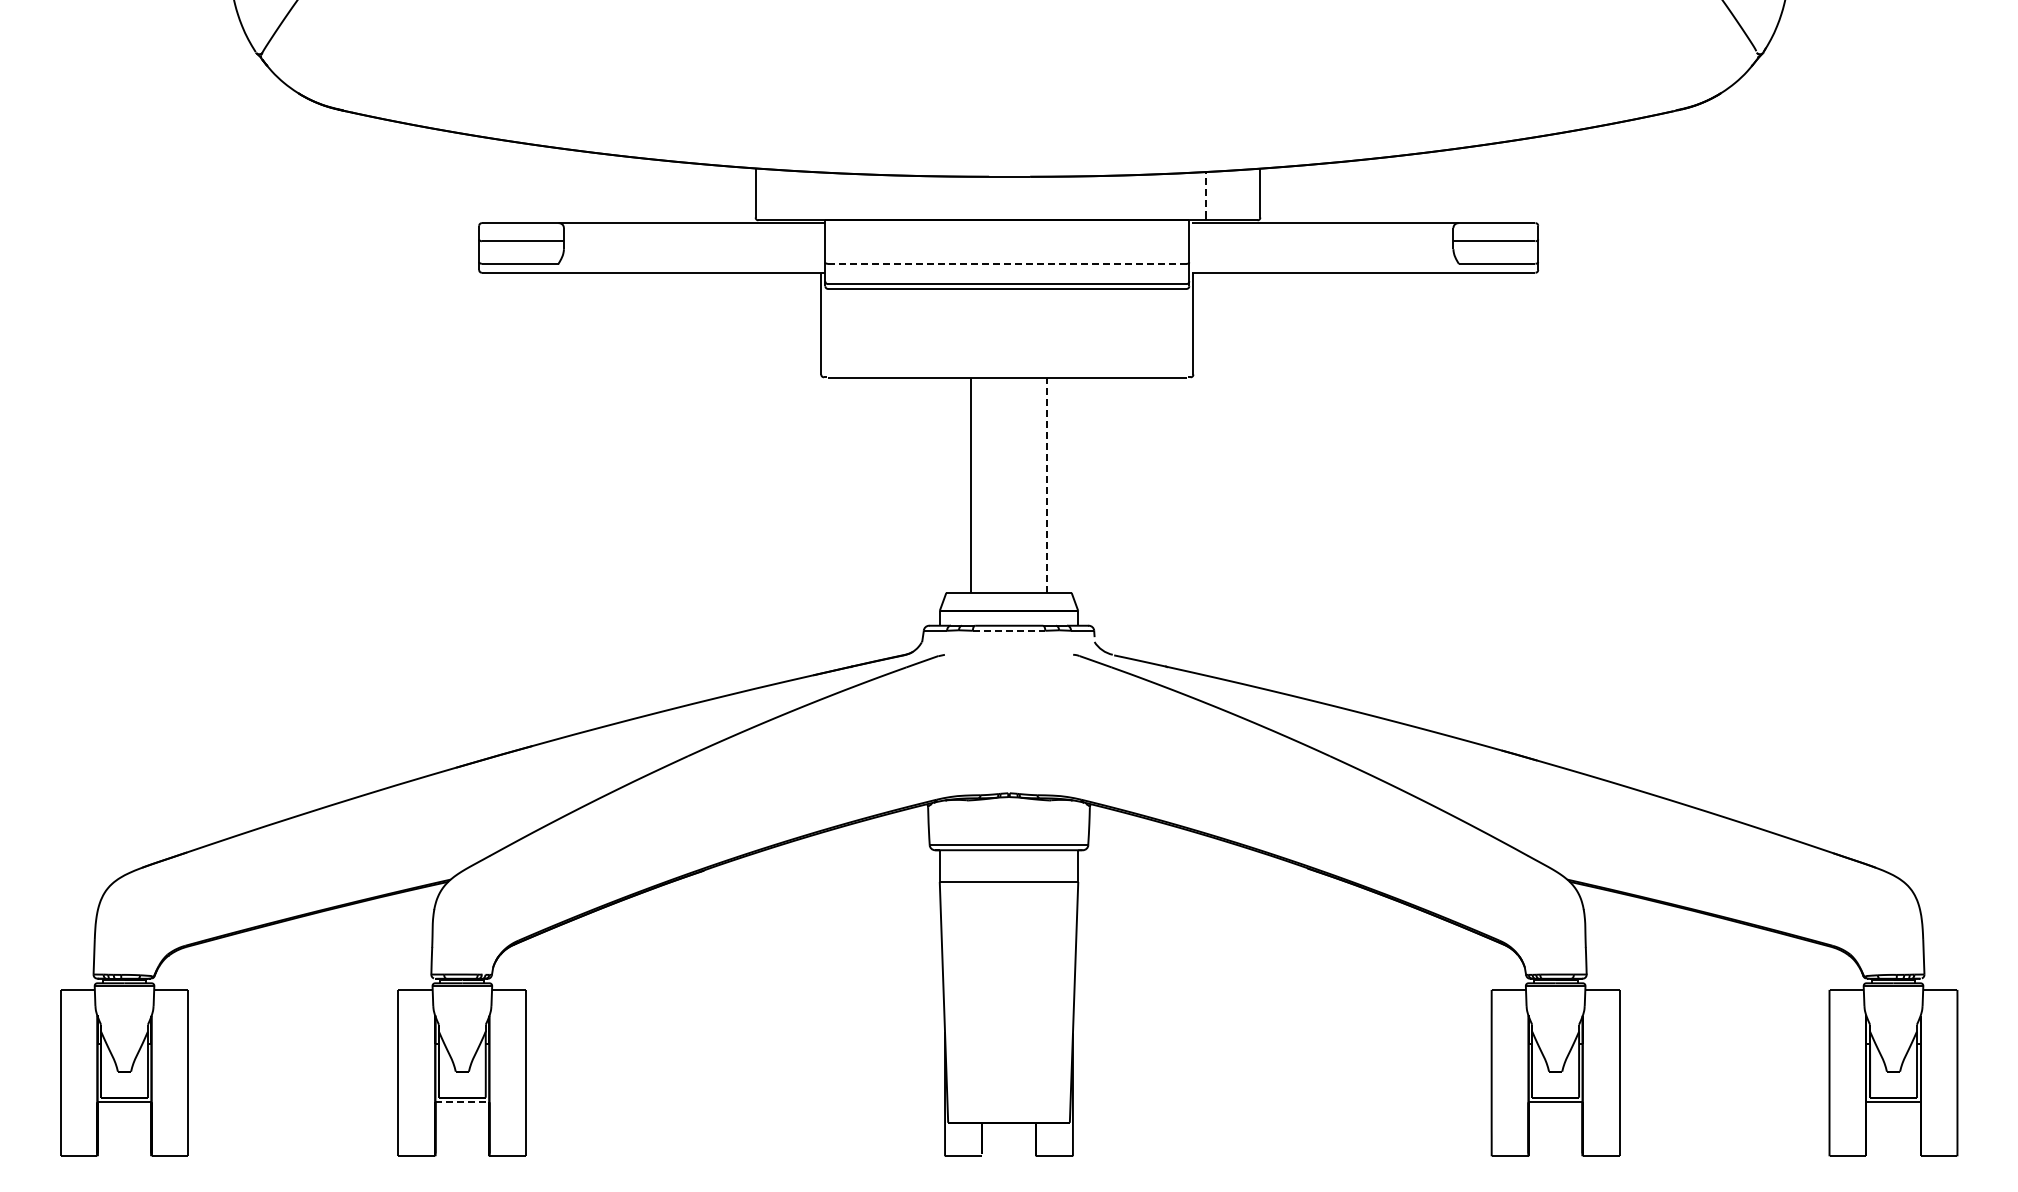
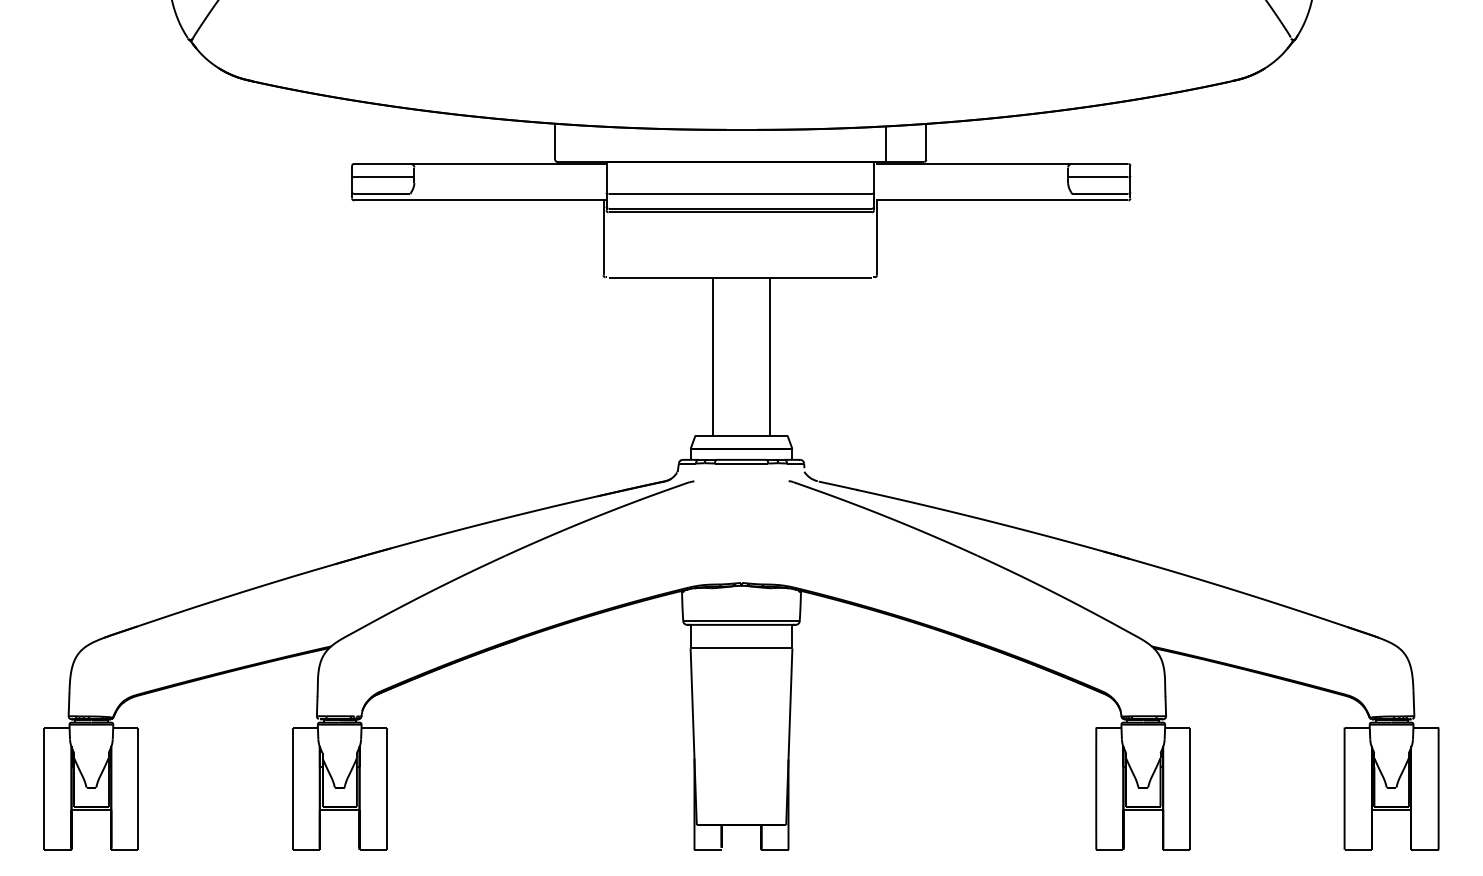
line: (1205, 195) -> (885, 143), dashed -> solid
line: (1006, 263) -> (739, 193), dashed -> solid
line: (1047, 485) -> (769, 356), dashed -> solid
line: (1009, 630) -> (741, 463), dashed -> solid
line: (462, 1102) -> (339, 810), dashed -> solid

